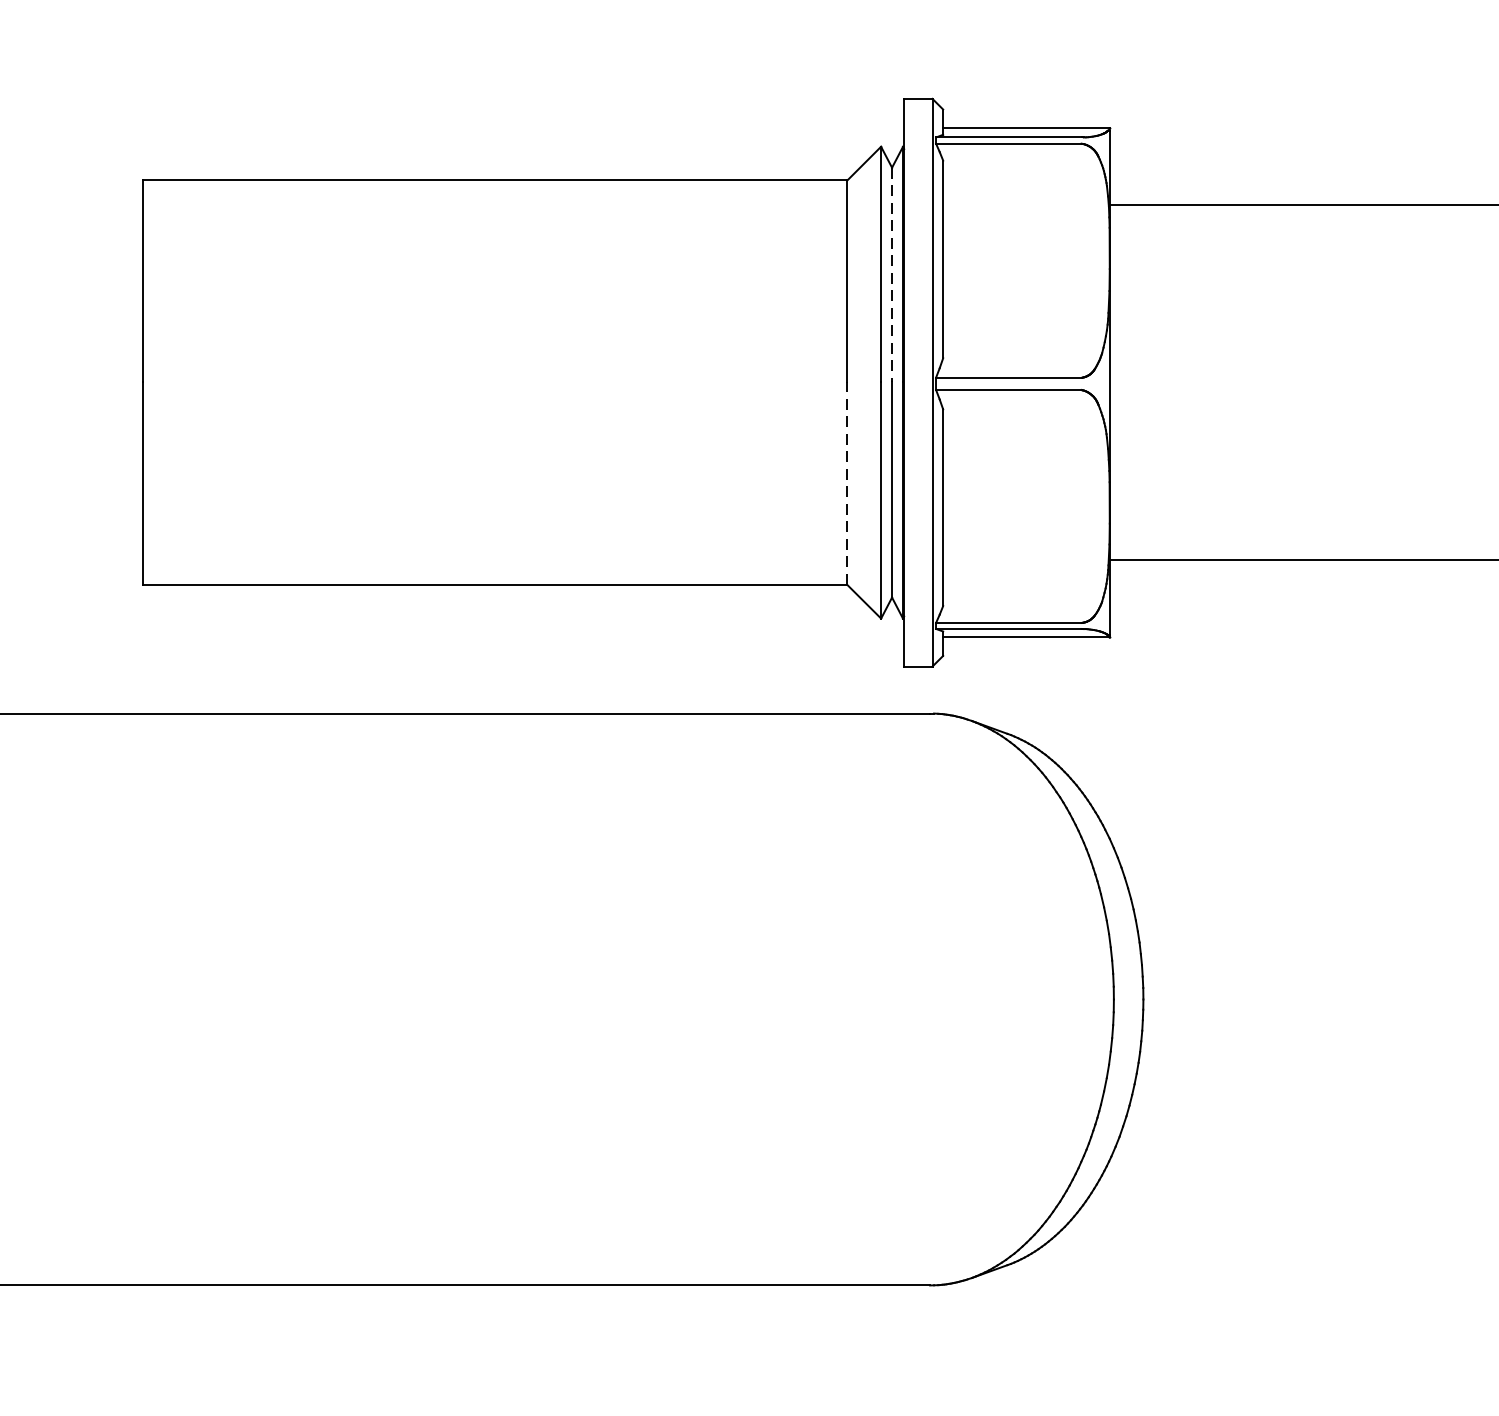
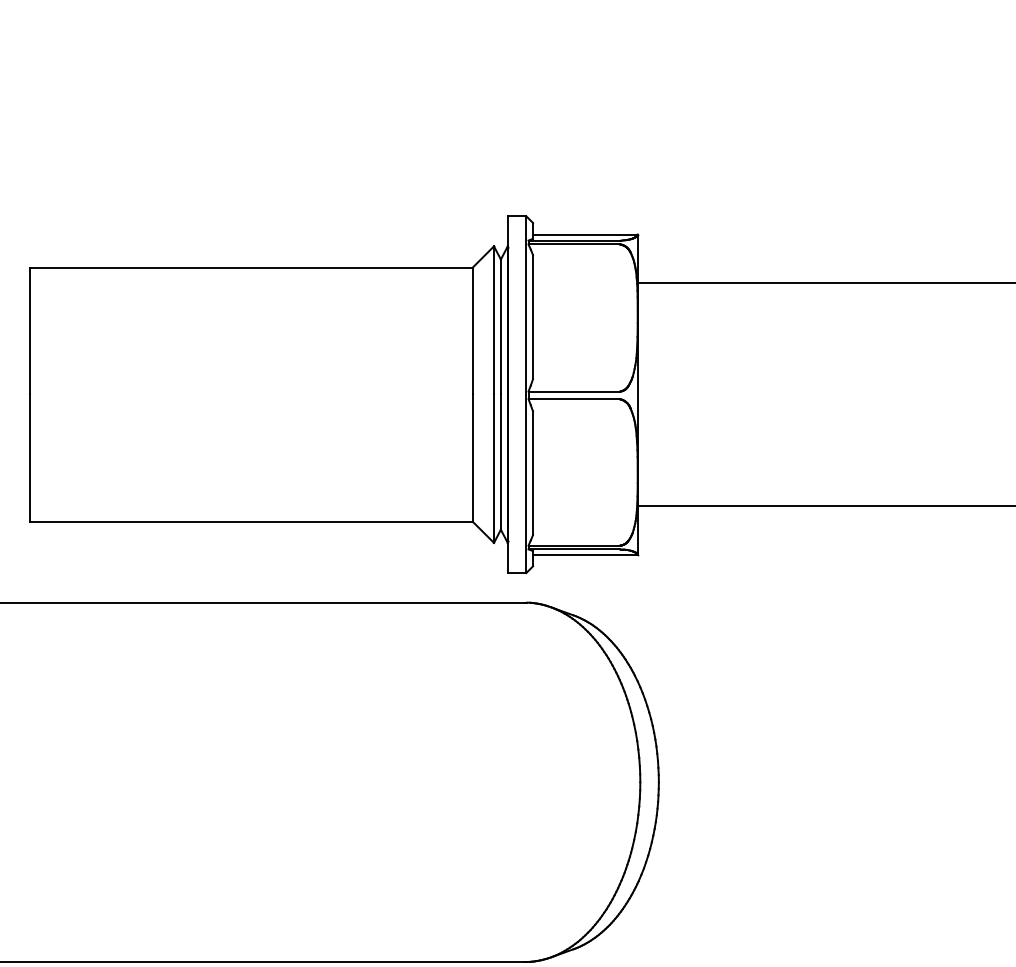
line: (891, 275) -> (500, 327), dashed -> solid
line: (846, 482) -> (472, 457), dashed -> solid

